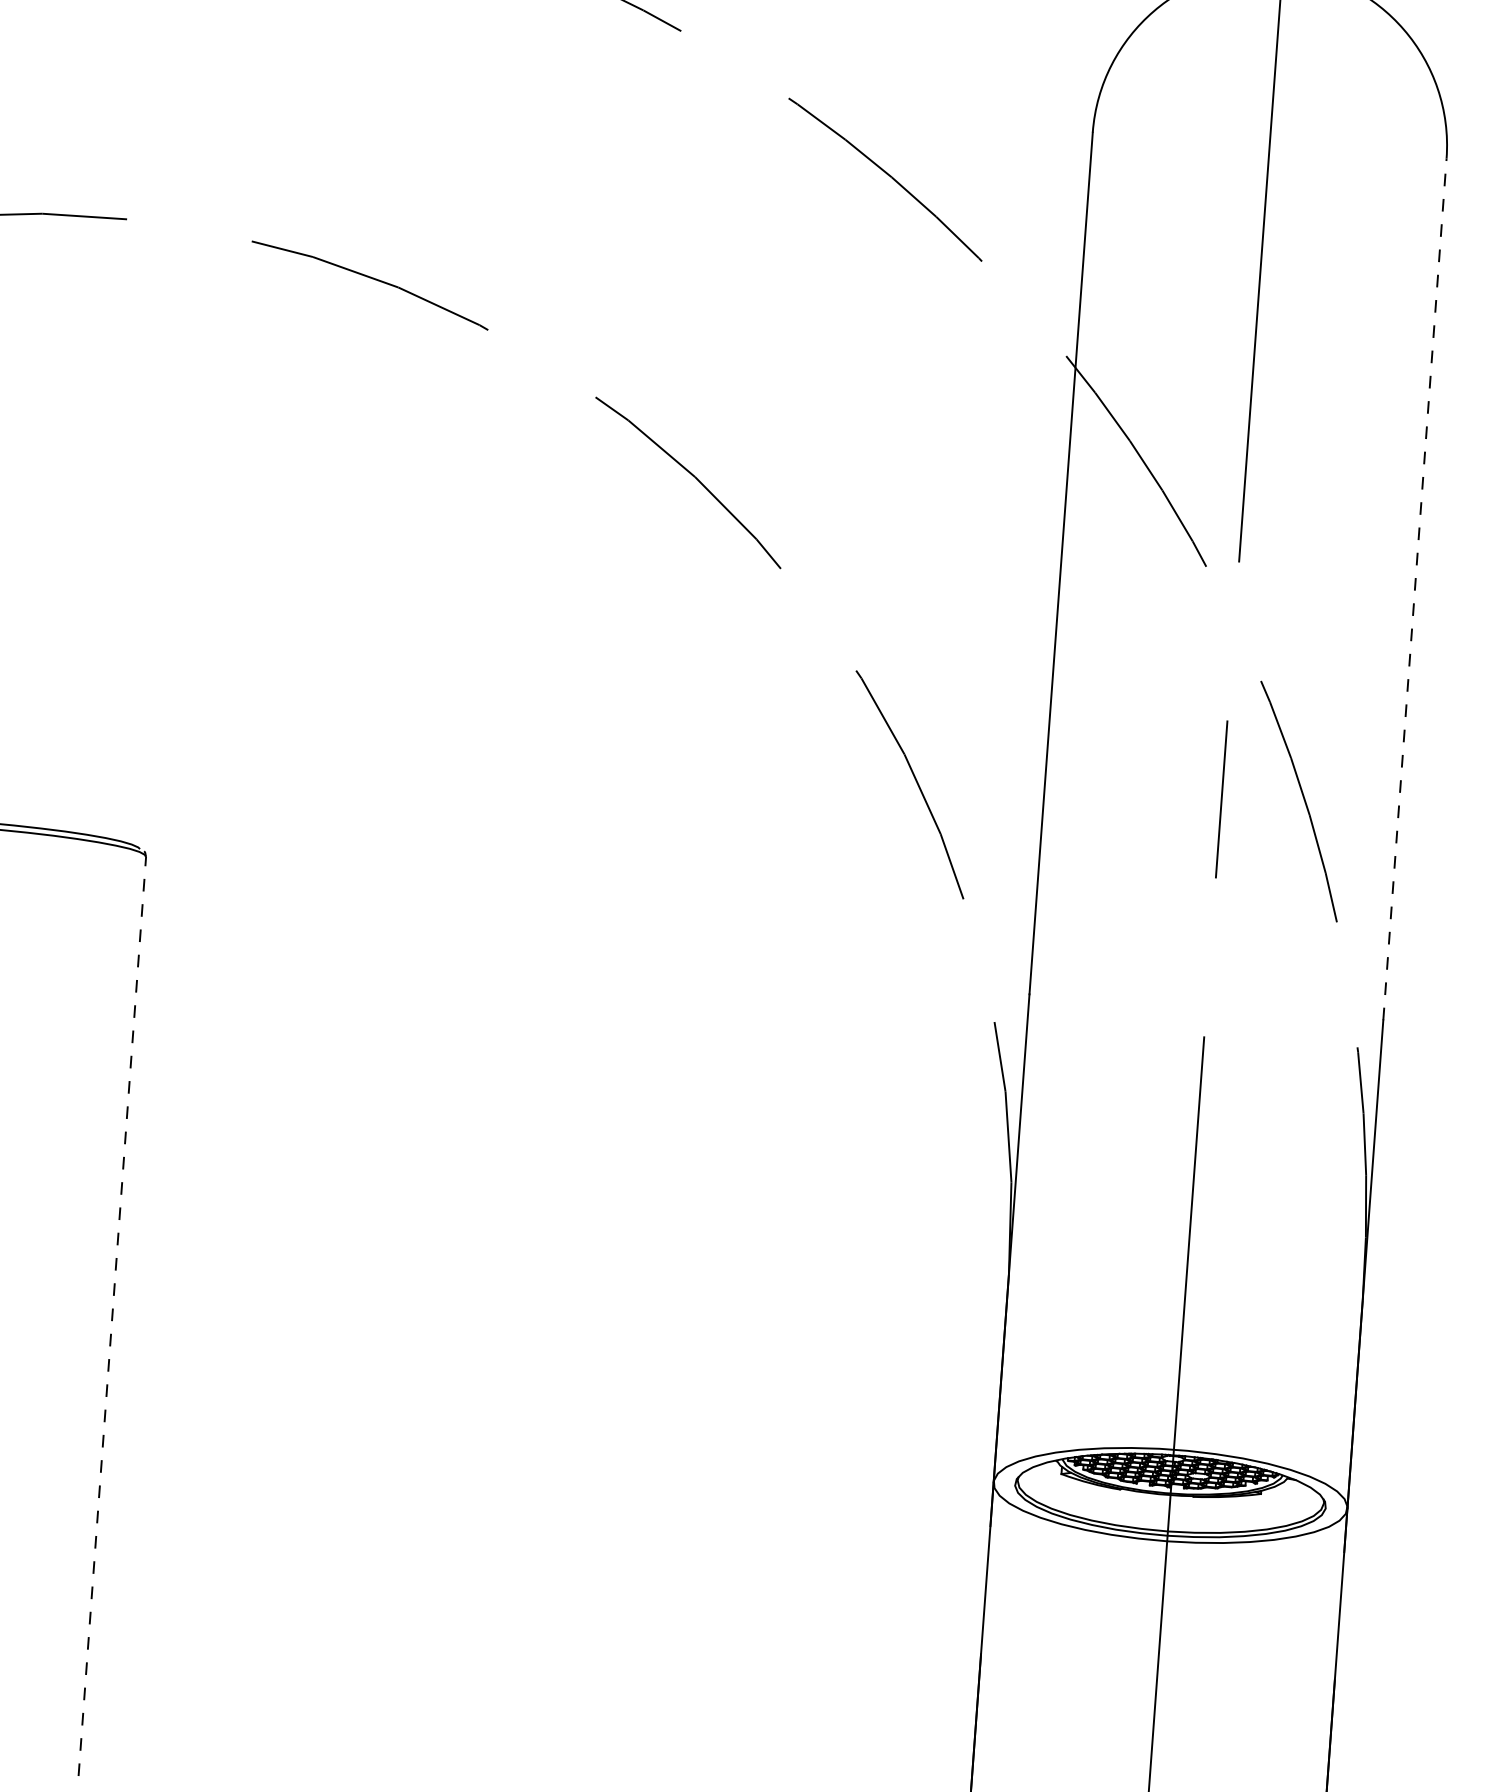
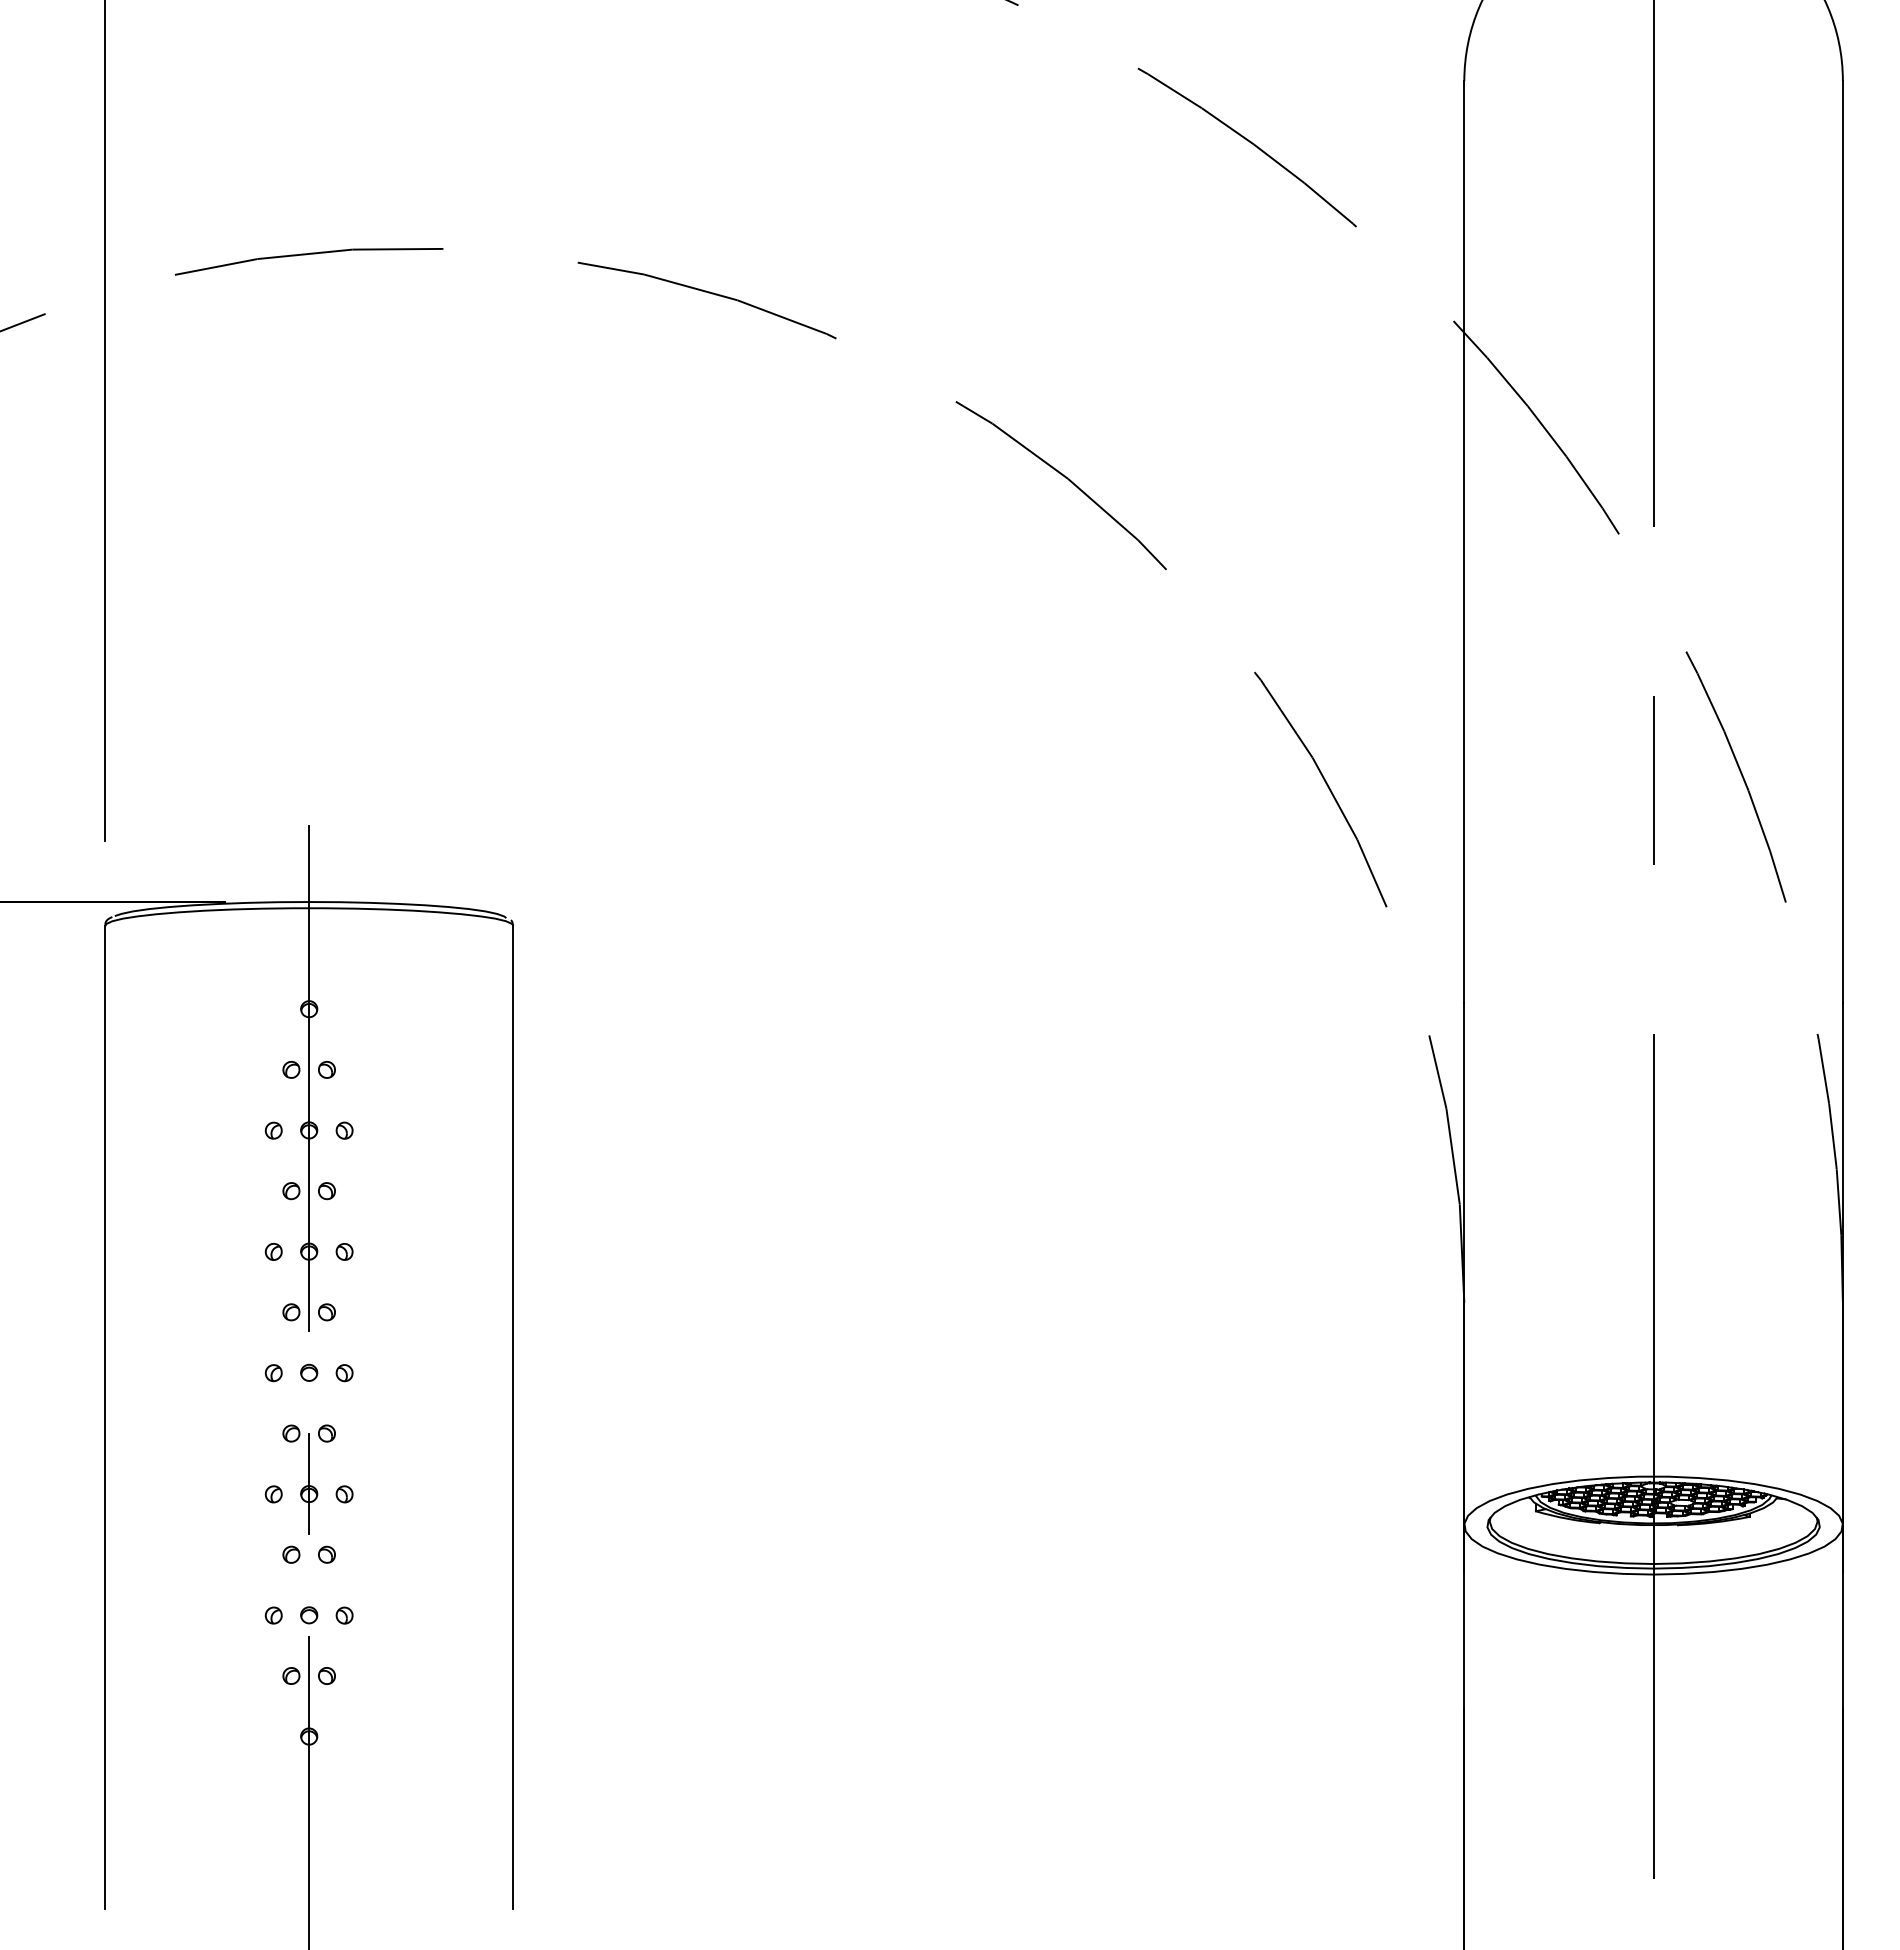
line: (1414, 589) -> (1842, 542), dashed -> solid
line: (112, 1316) -> (513, 1417), dashed -> solid

